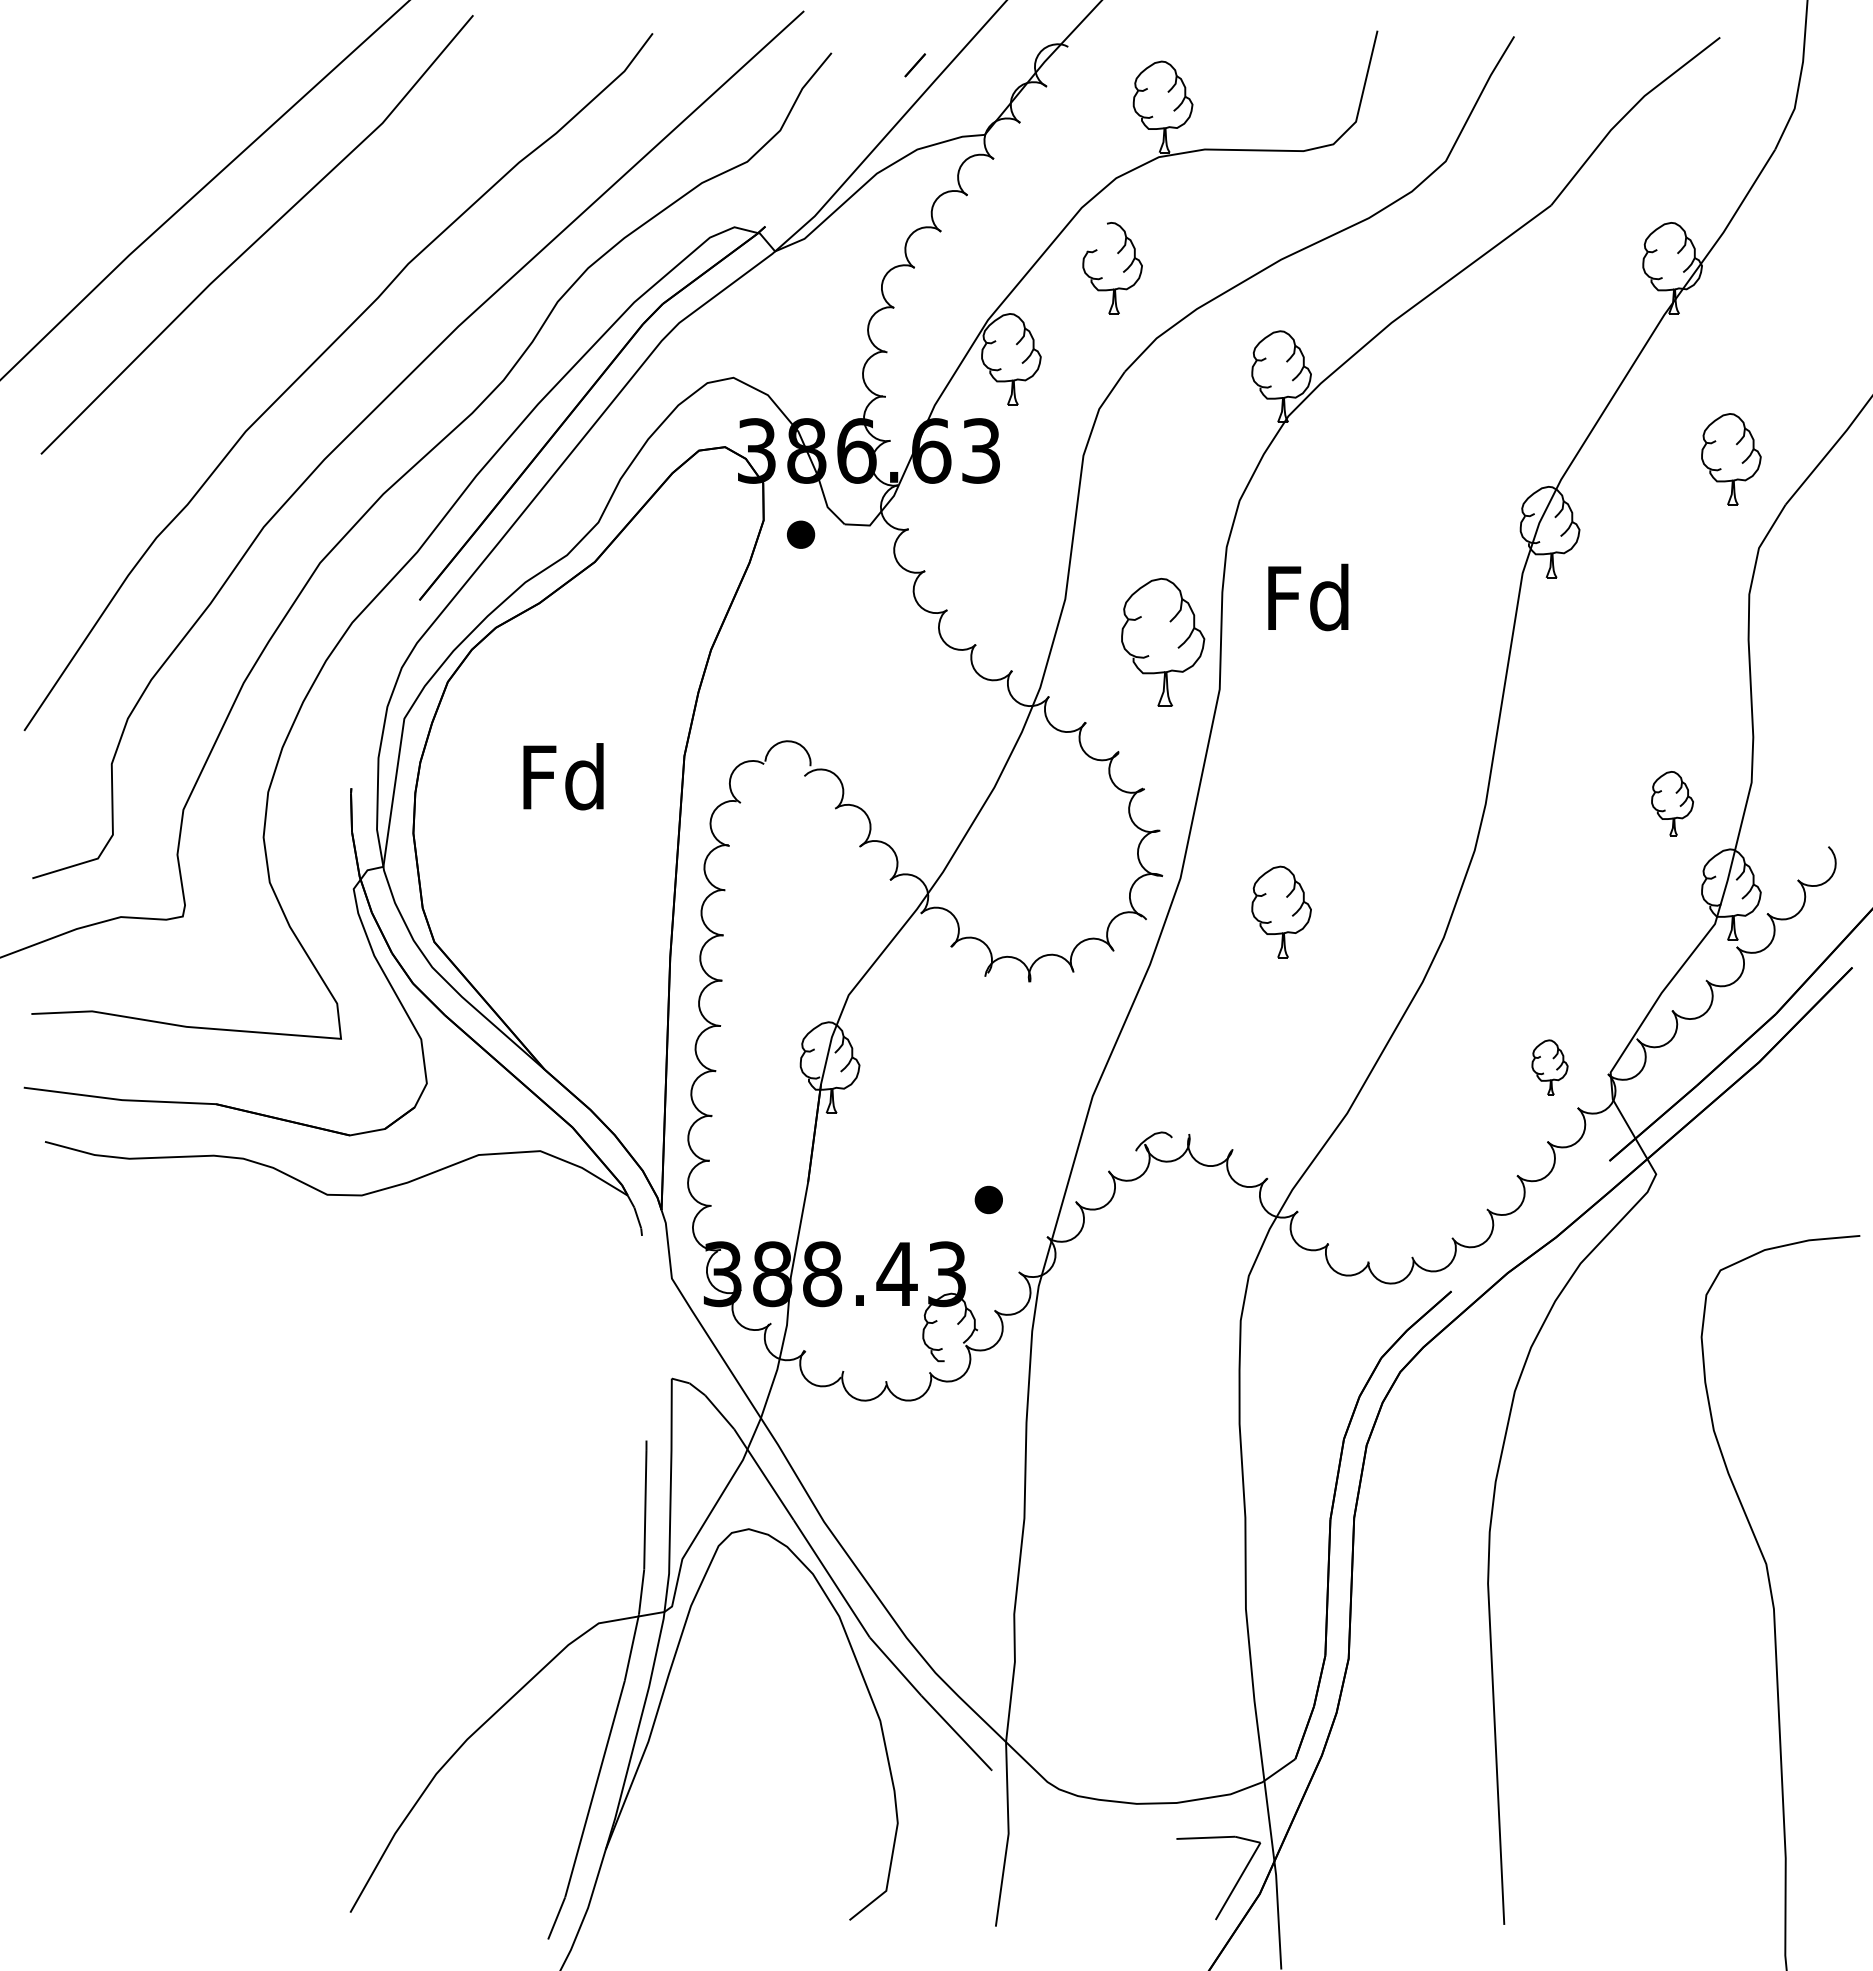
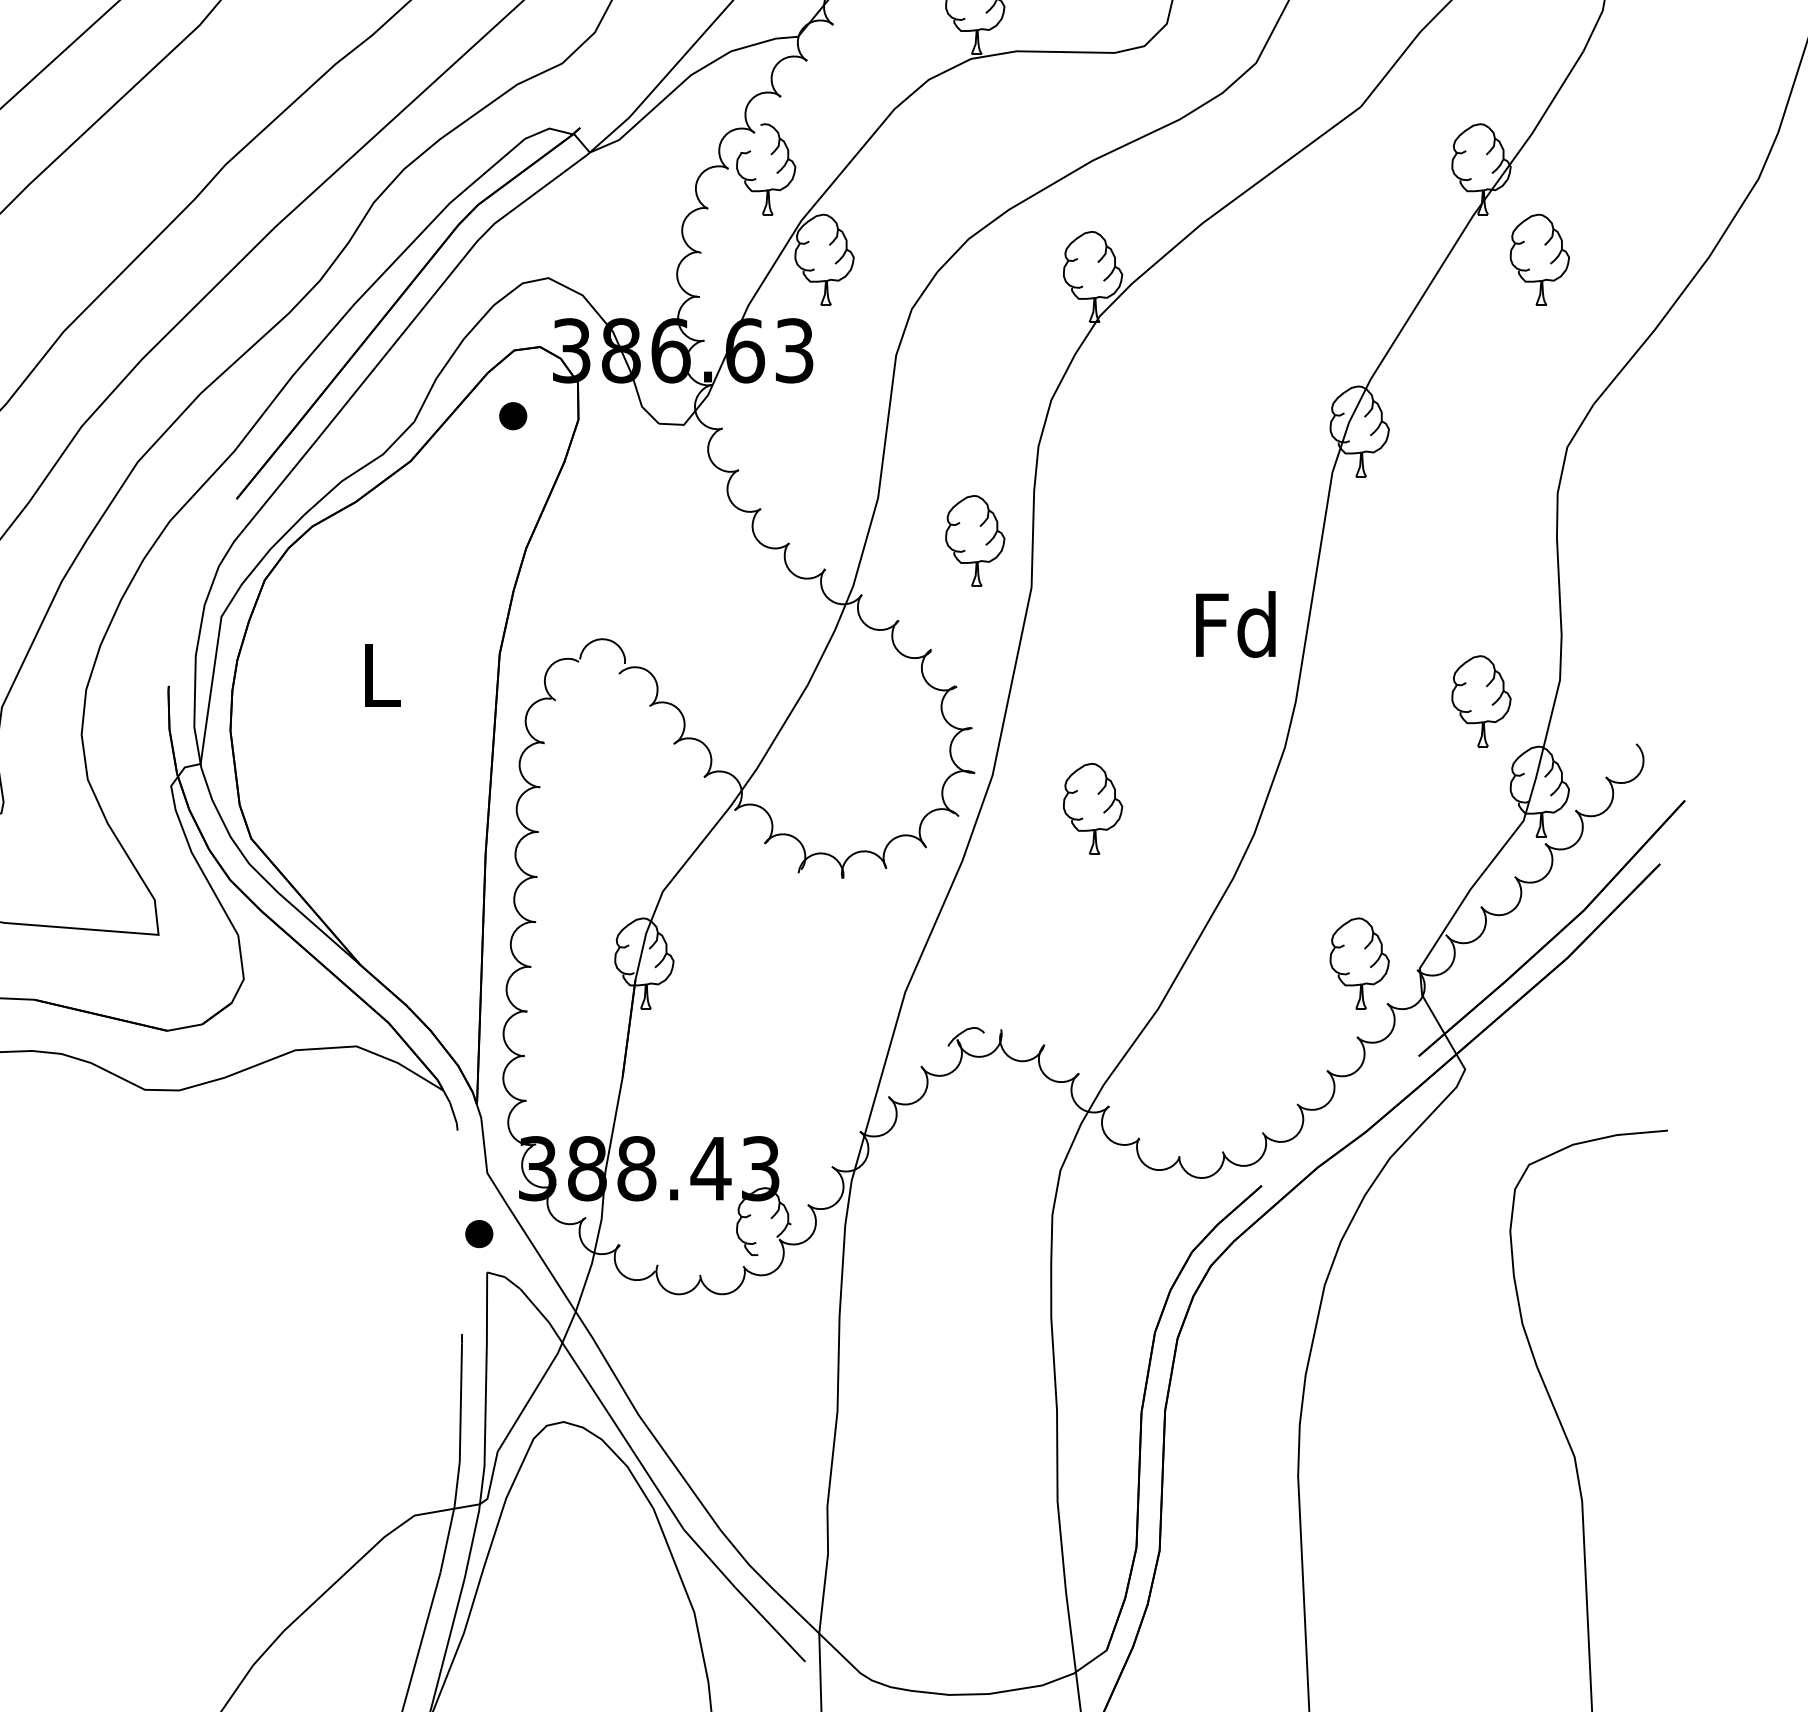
part: (1123, 271) -> (776, 172), moved
part: (1731, 459) -> (1539, 259), moved
part: (801, 534) -> (513, 415), moved
text: (1308, 597) -> (1235, 624), moved
part: (1162, 642) -> (974, 541), size x0.71
text: (563, 776) -> (379, 674), Fd -> L
part: (1672, 803) -> (1481, 701), size x1.43
part: (1549, 1067) -> (1359, 963), size x1.67
part: (988, 1199) -> (478, 1233), moved

